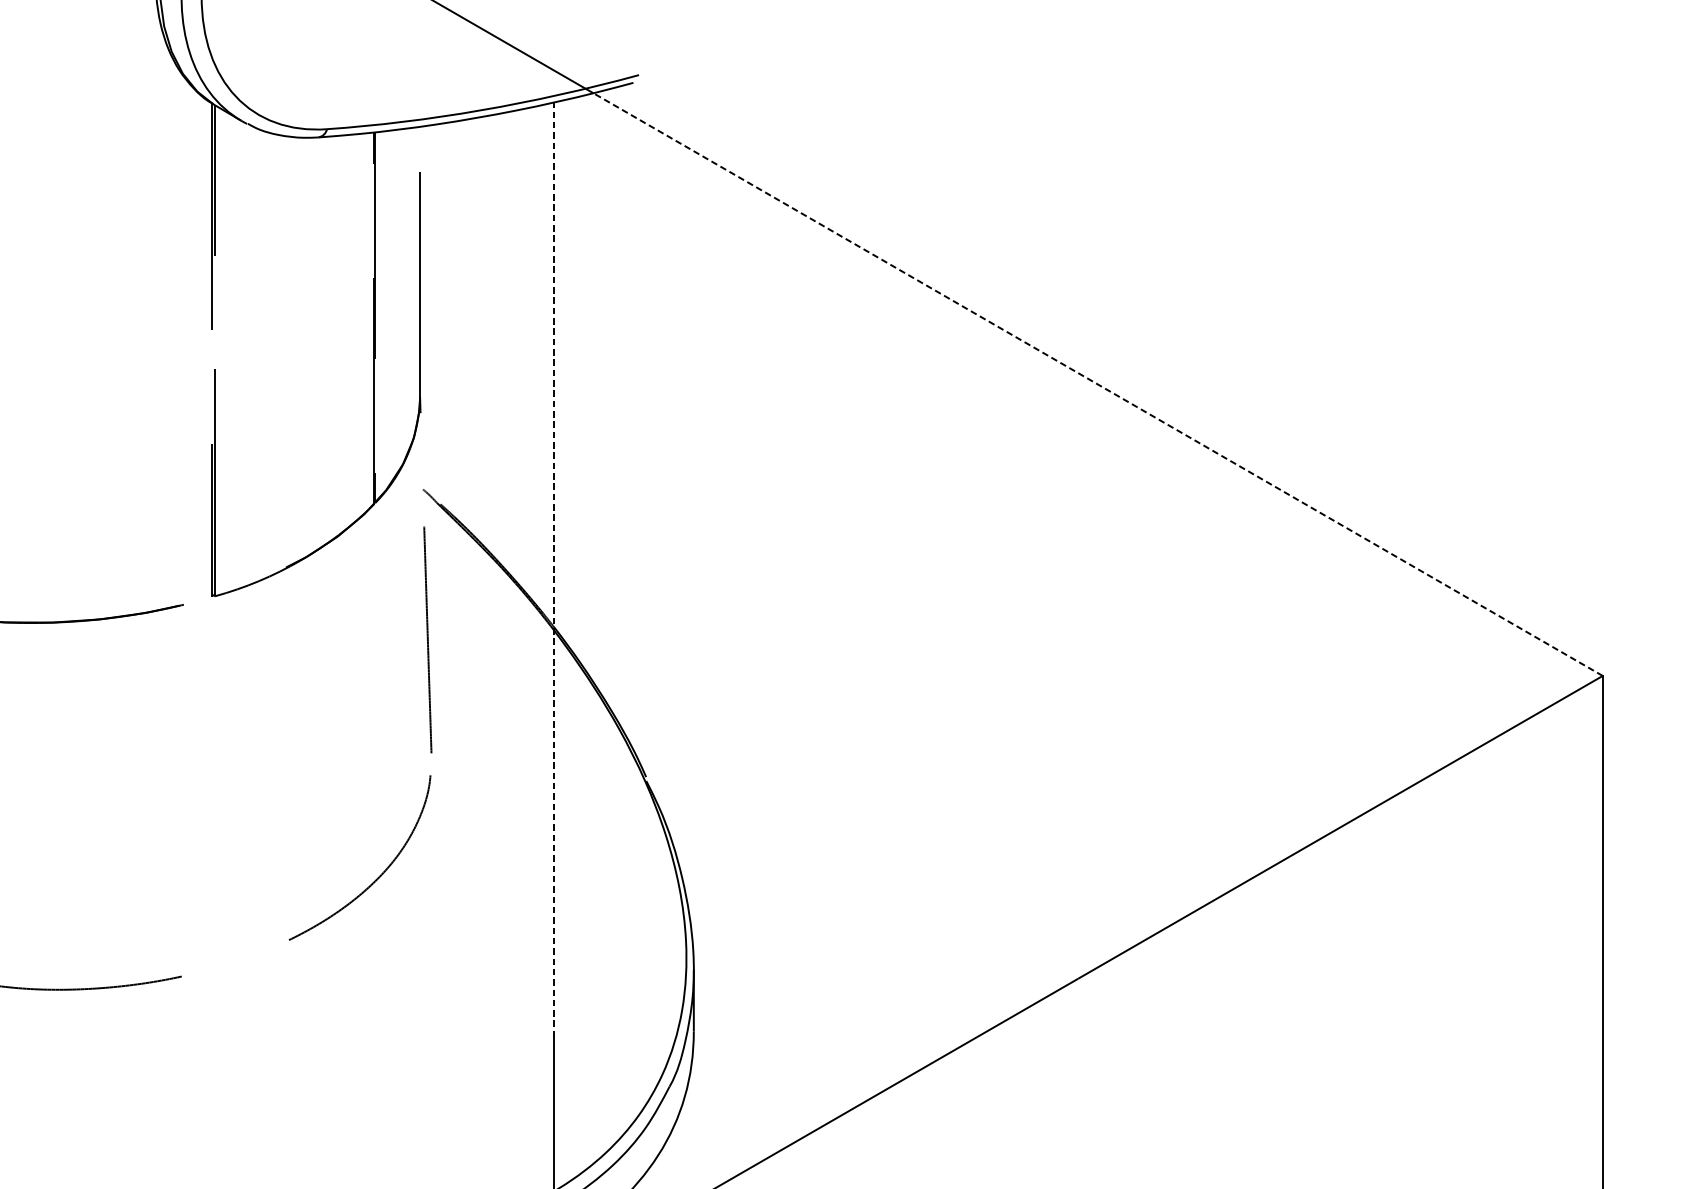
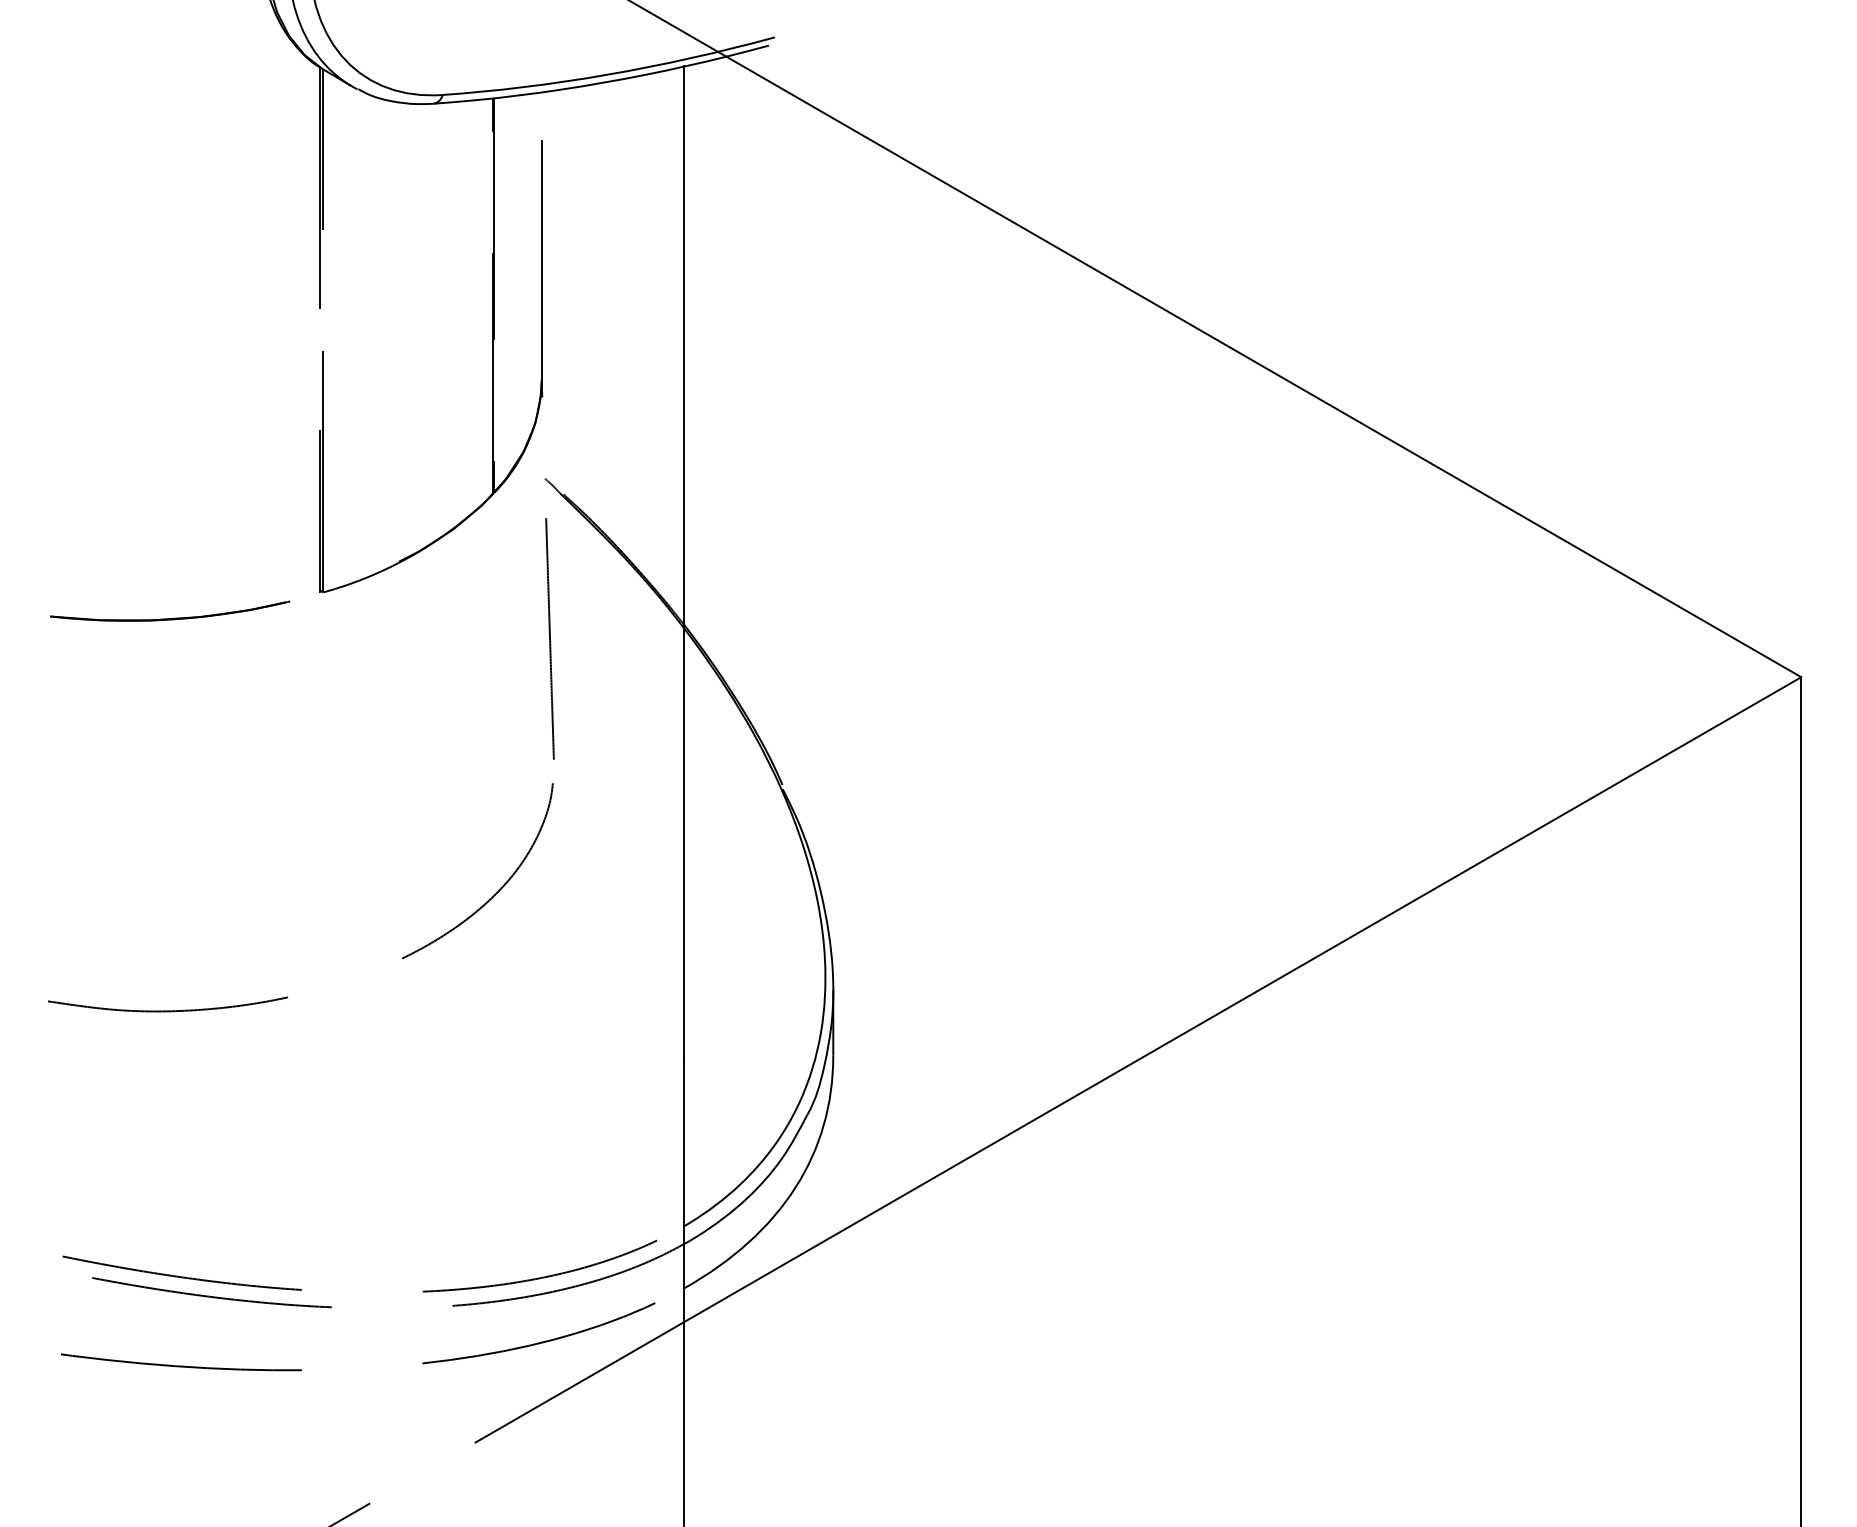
line: (1097, 384) -> (1263, 366), dashed -> solid
line: (554, 569) -> (684, 563), dashed -> solid

